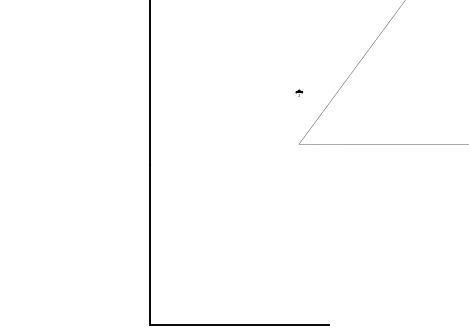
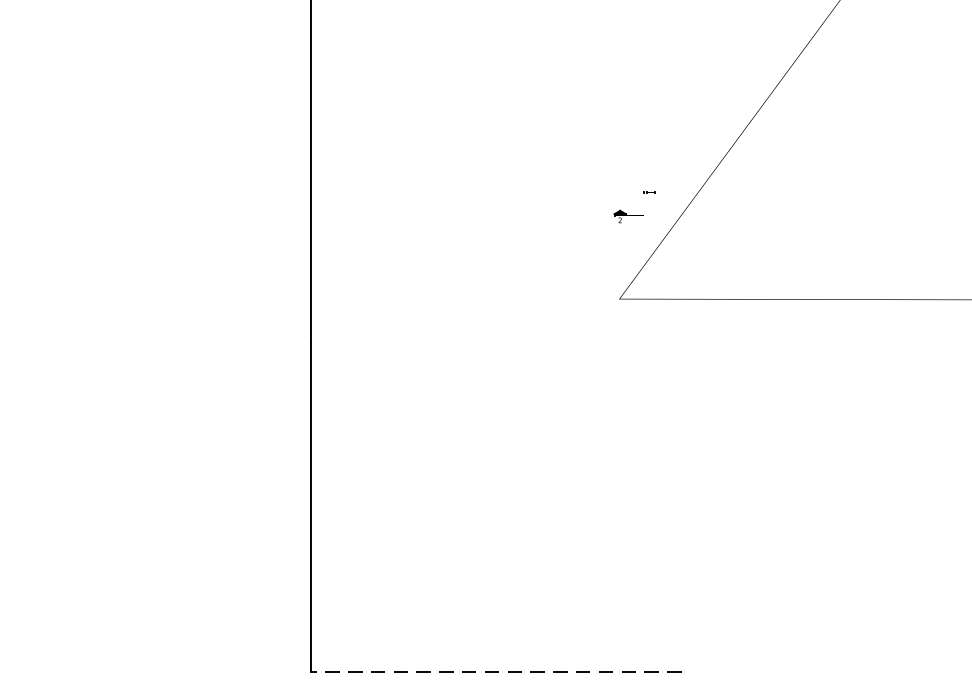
part: (299, 92) -> (620, 214), moved
line: (238, 324) -> (494, 672), solid -> dashed

